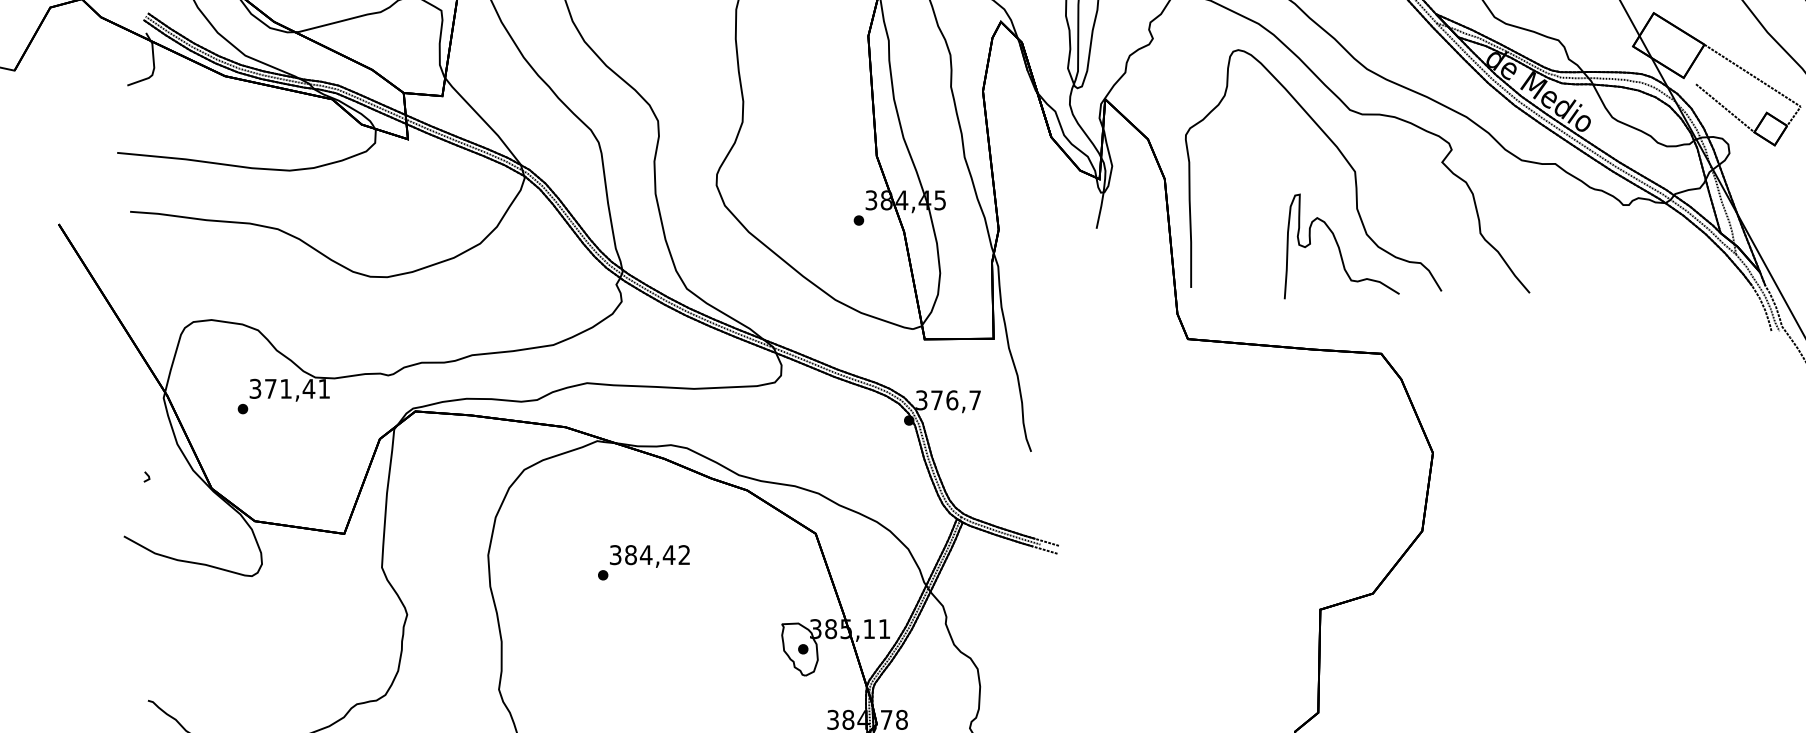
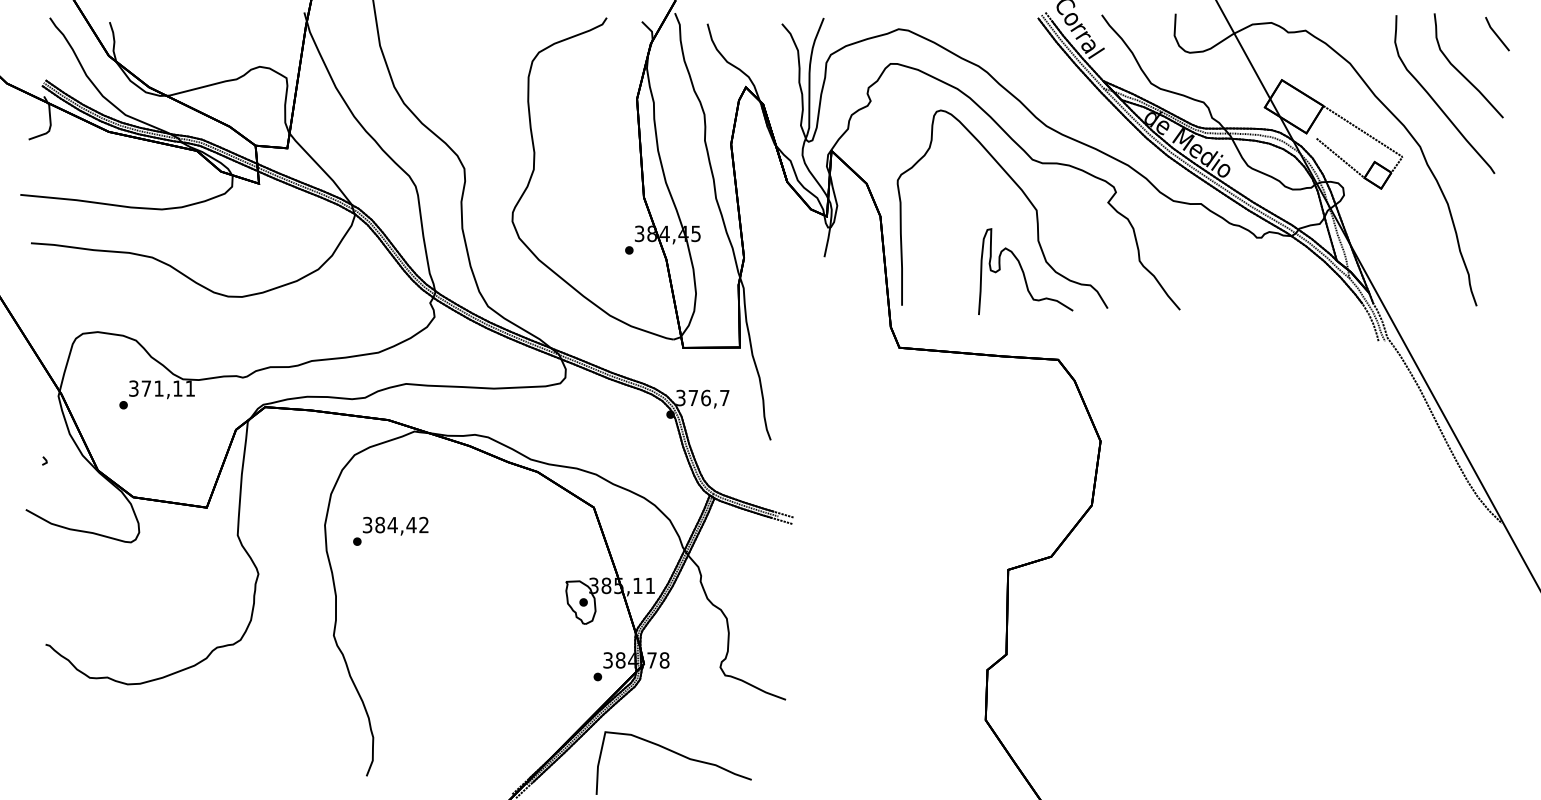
text: (308, 388) -> (177, 388), 371,41 -> 371,11
text: (643, 561) -> (390, 530), moved

